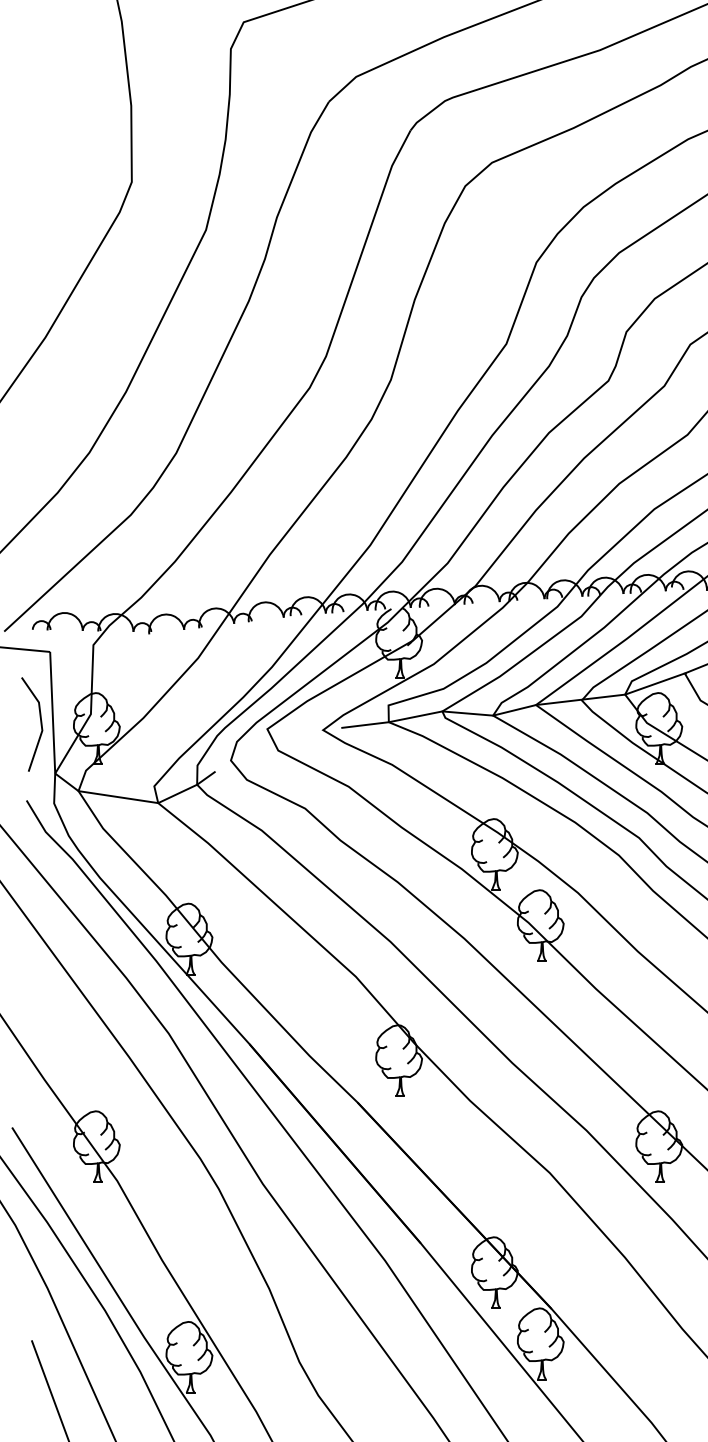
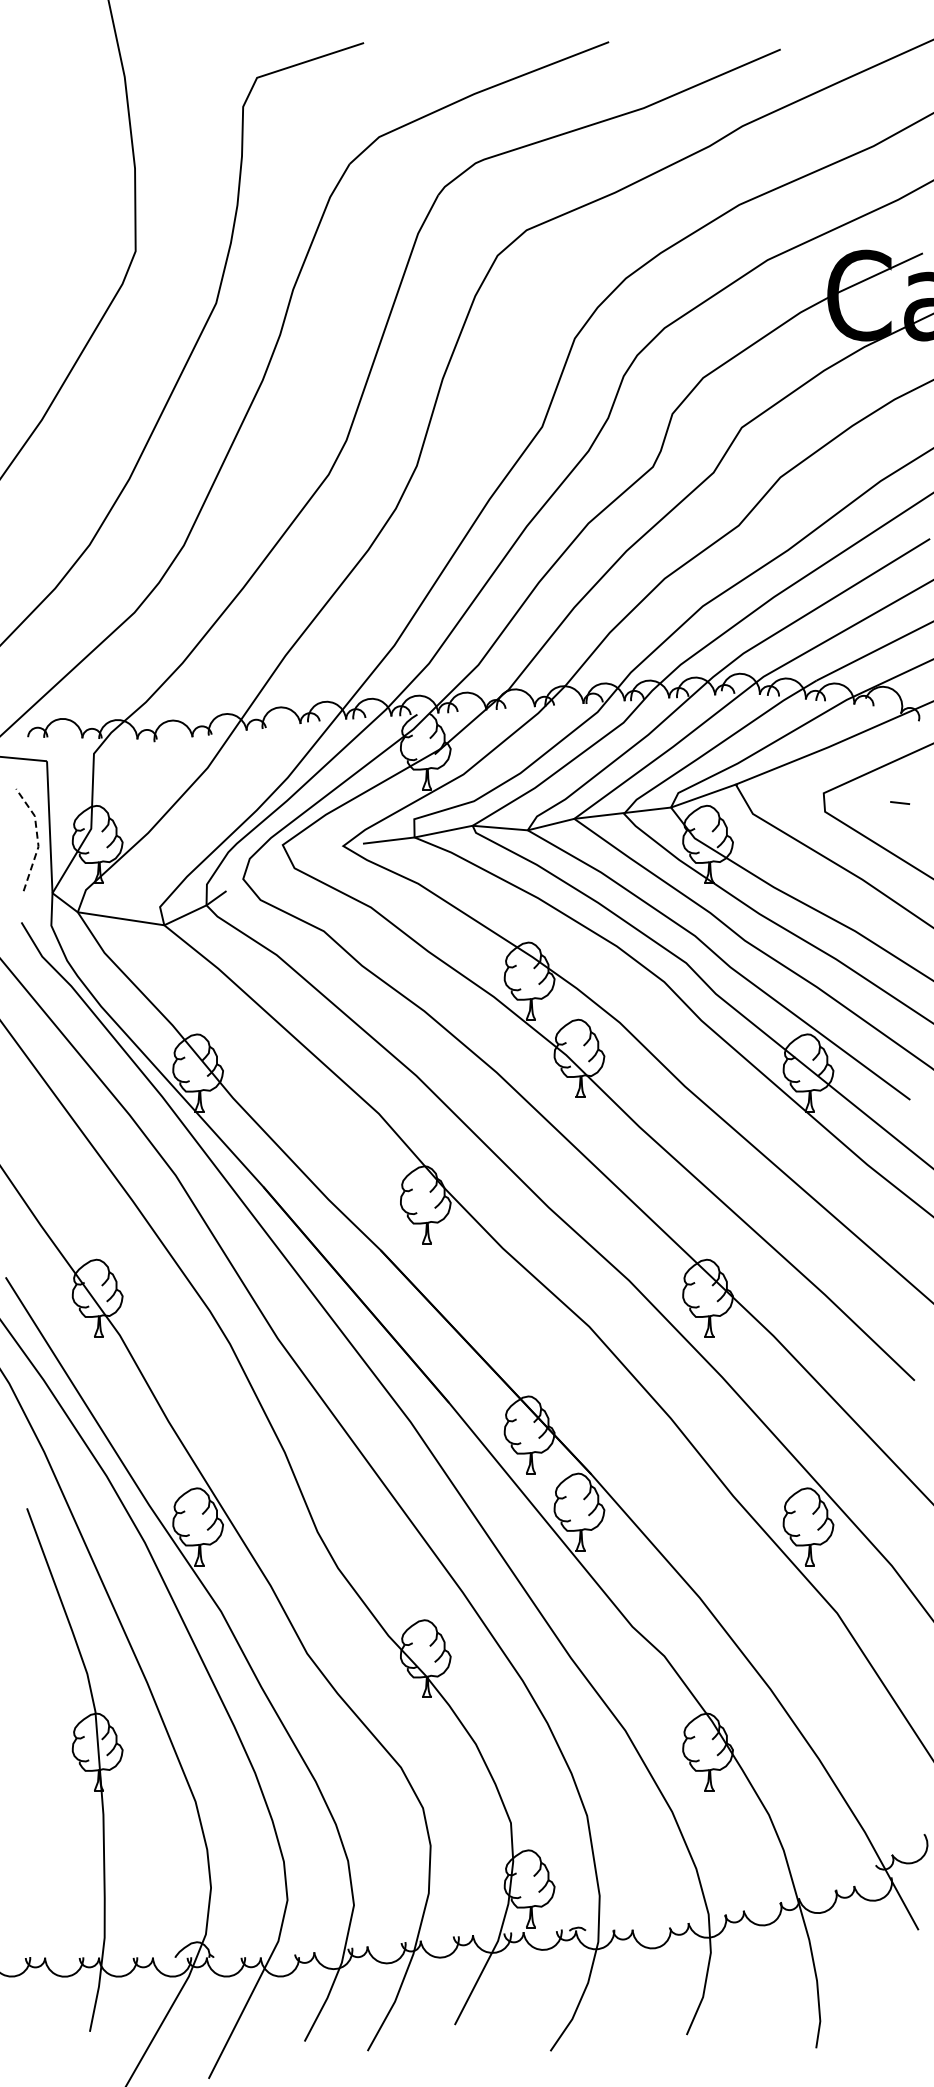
line: (41, 722) -> (37, 837), solid -> dashed

